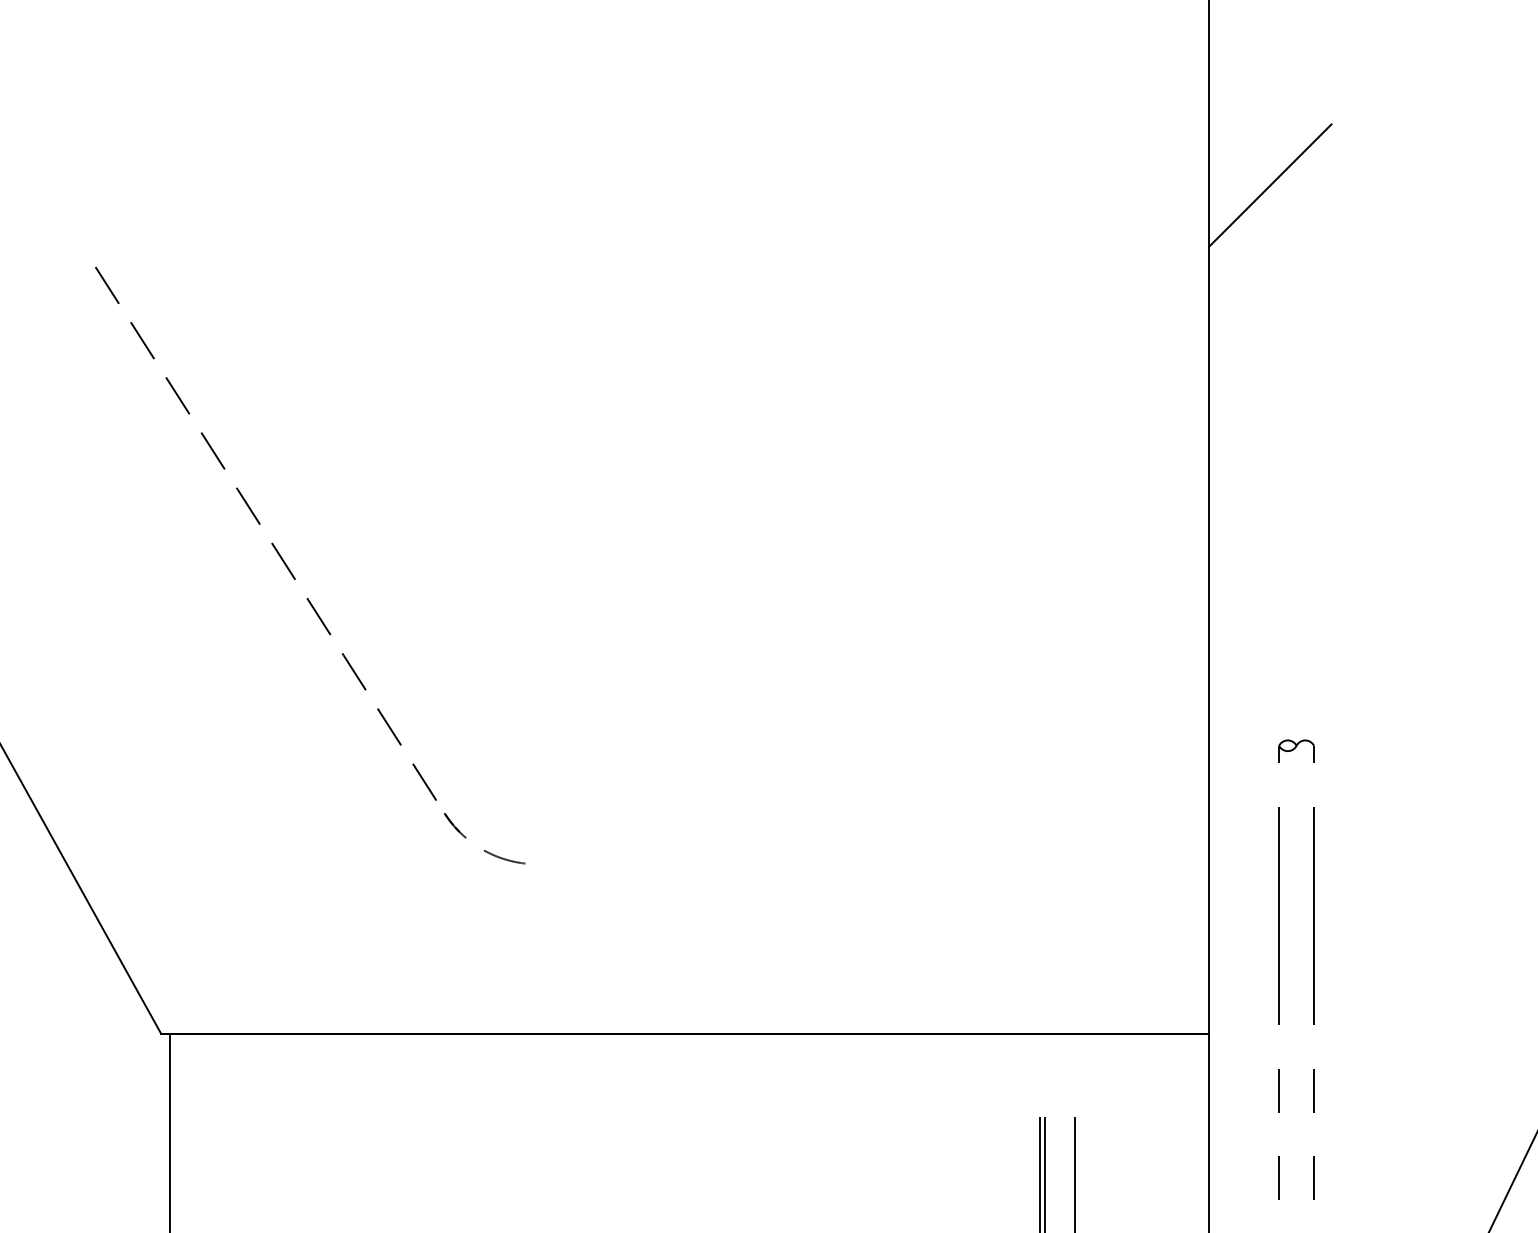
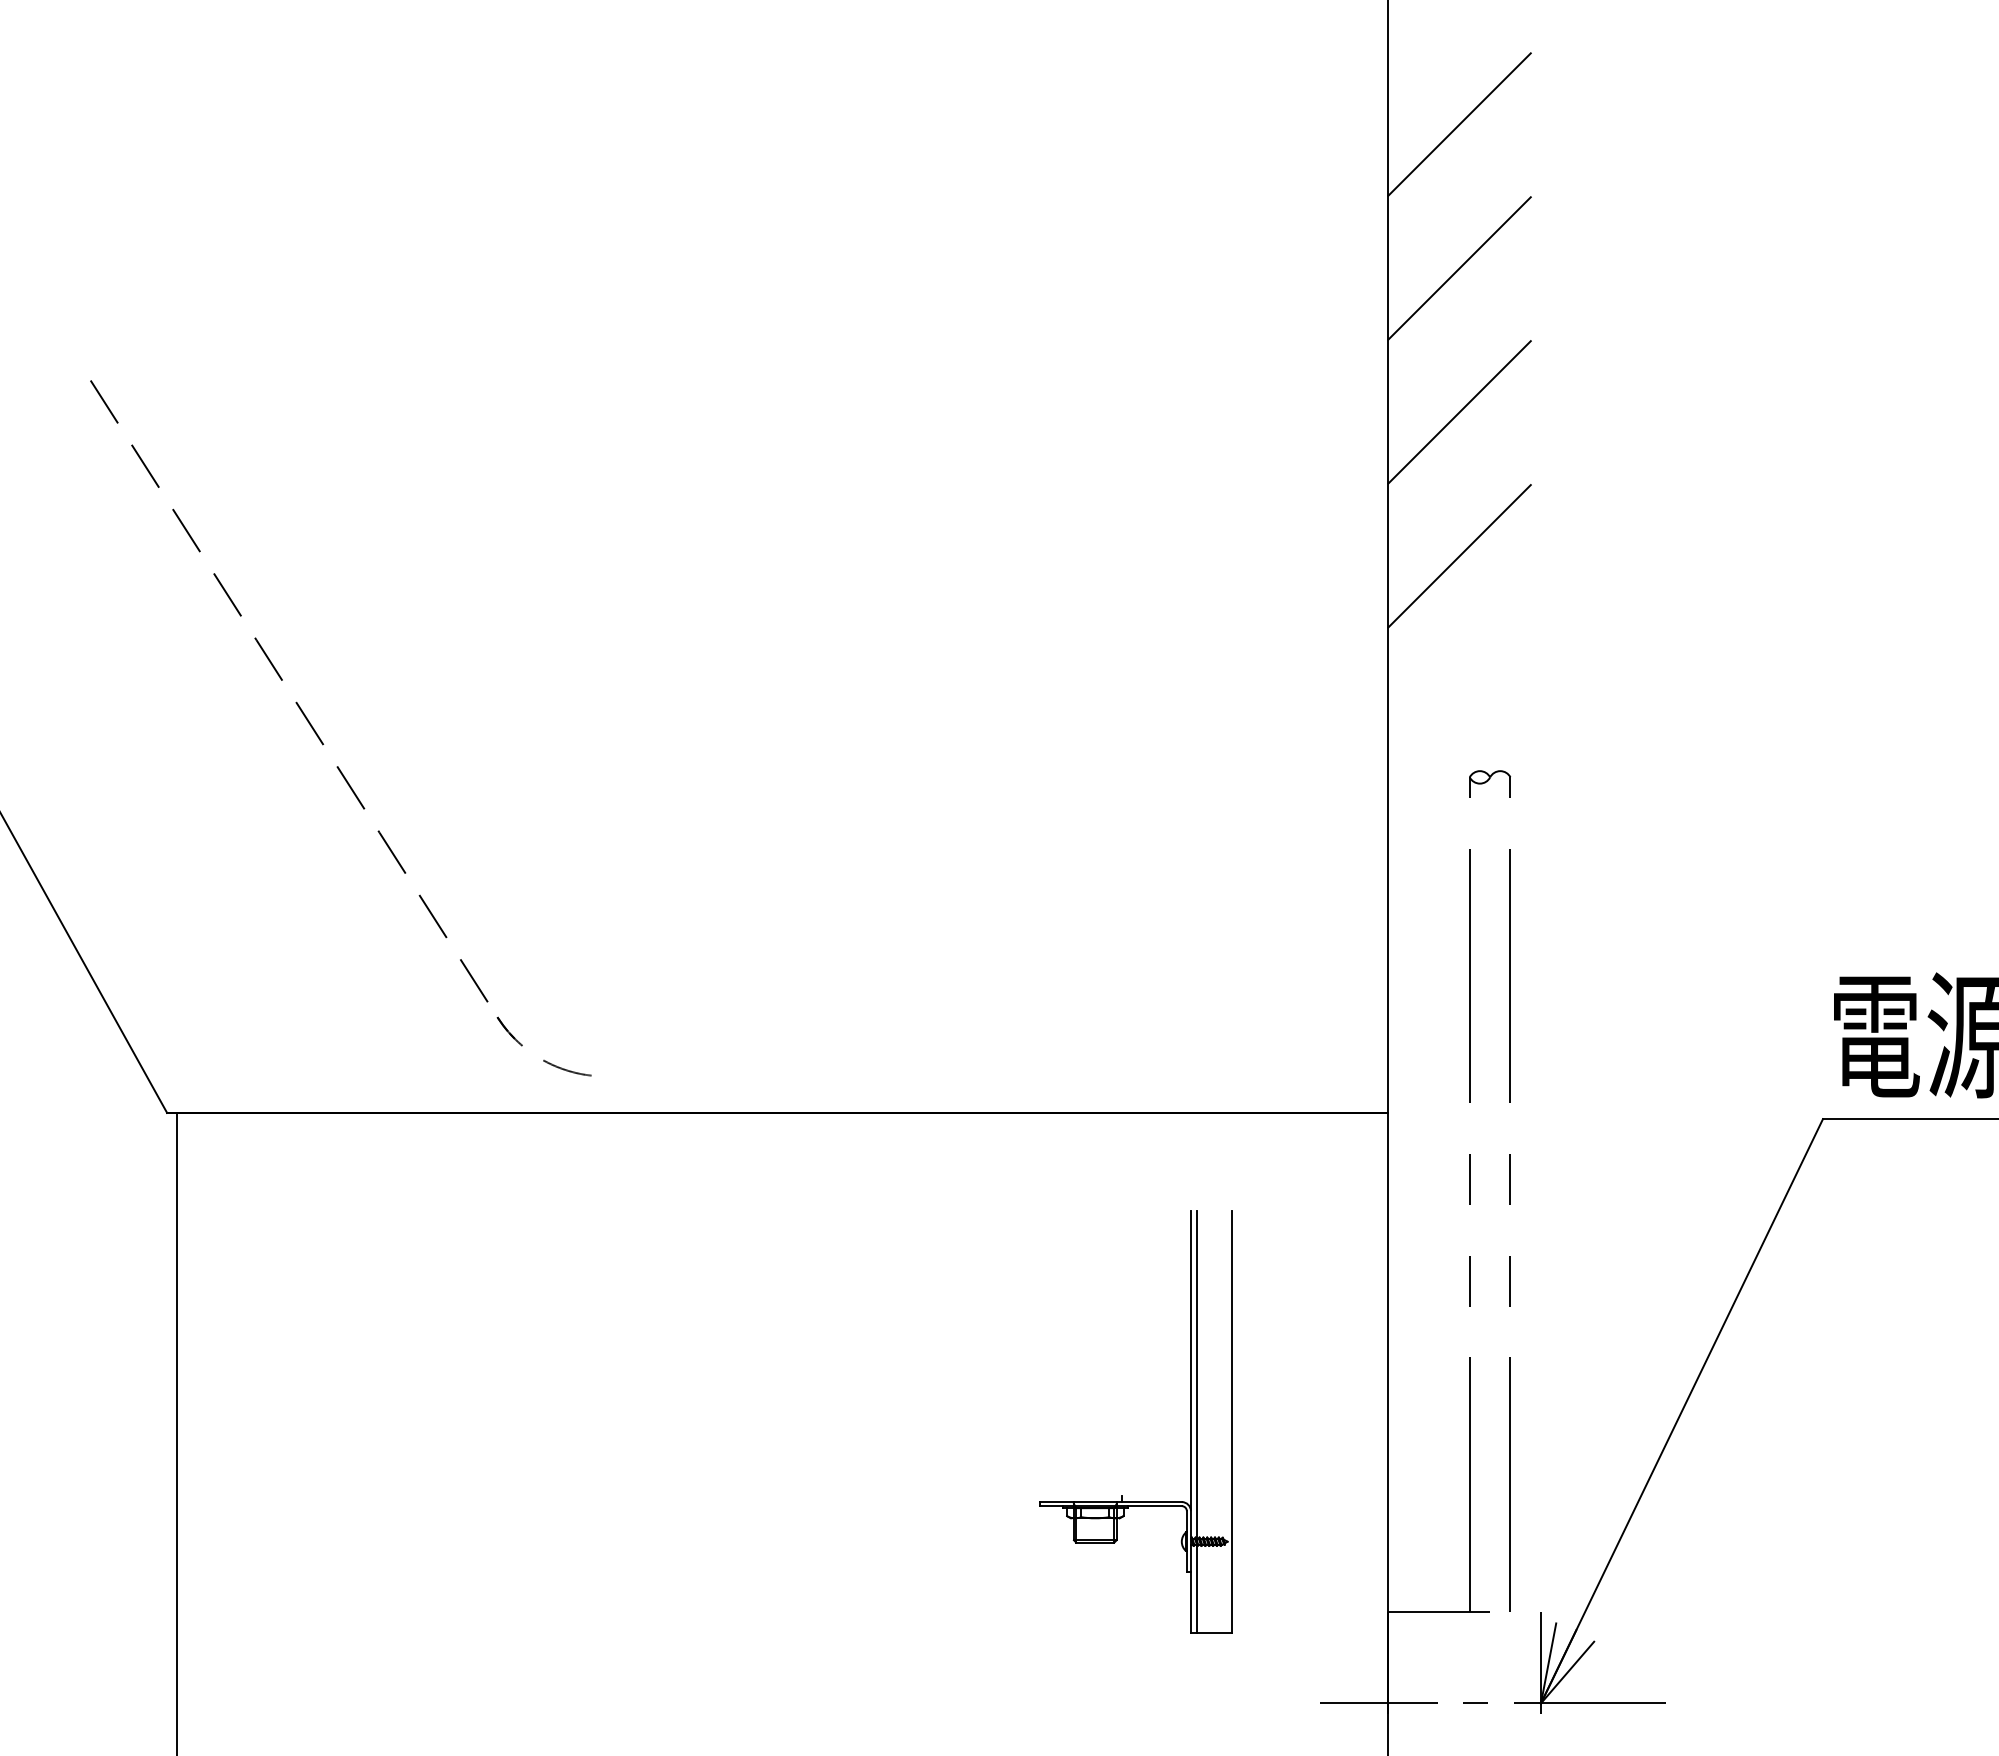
line: (1270, 309) -> (1459, 268), added
line: (1270, 432) -> (1459, 412), added
line: (1270, 556) -> (1459, 556), added
part: (293, 575) -> (321, 739), moved

